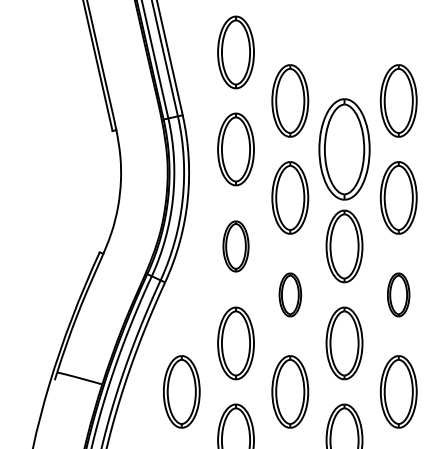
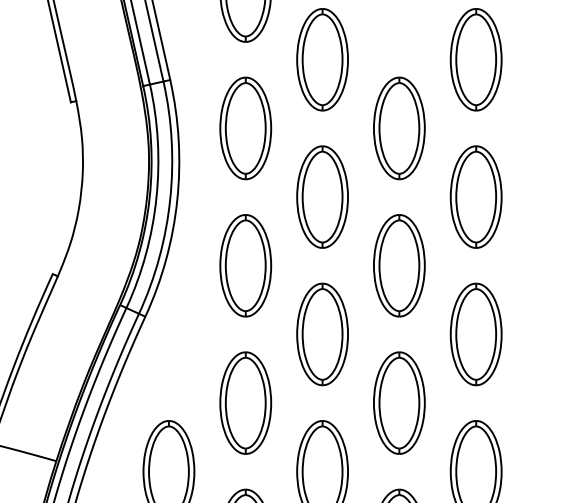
part: (344, 149) -> (399, 128), size x0.71
part: (235, 246) -> (244, 265), size x1.43
part: (290, 294) -> (322, 333), size x1.67
part: (398, 294) -> (475, 333), size x1.67

